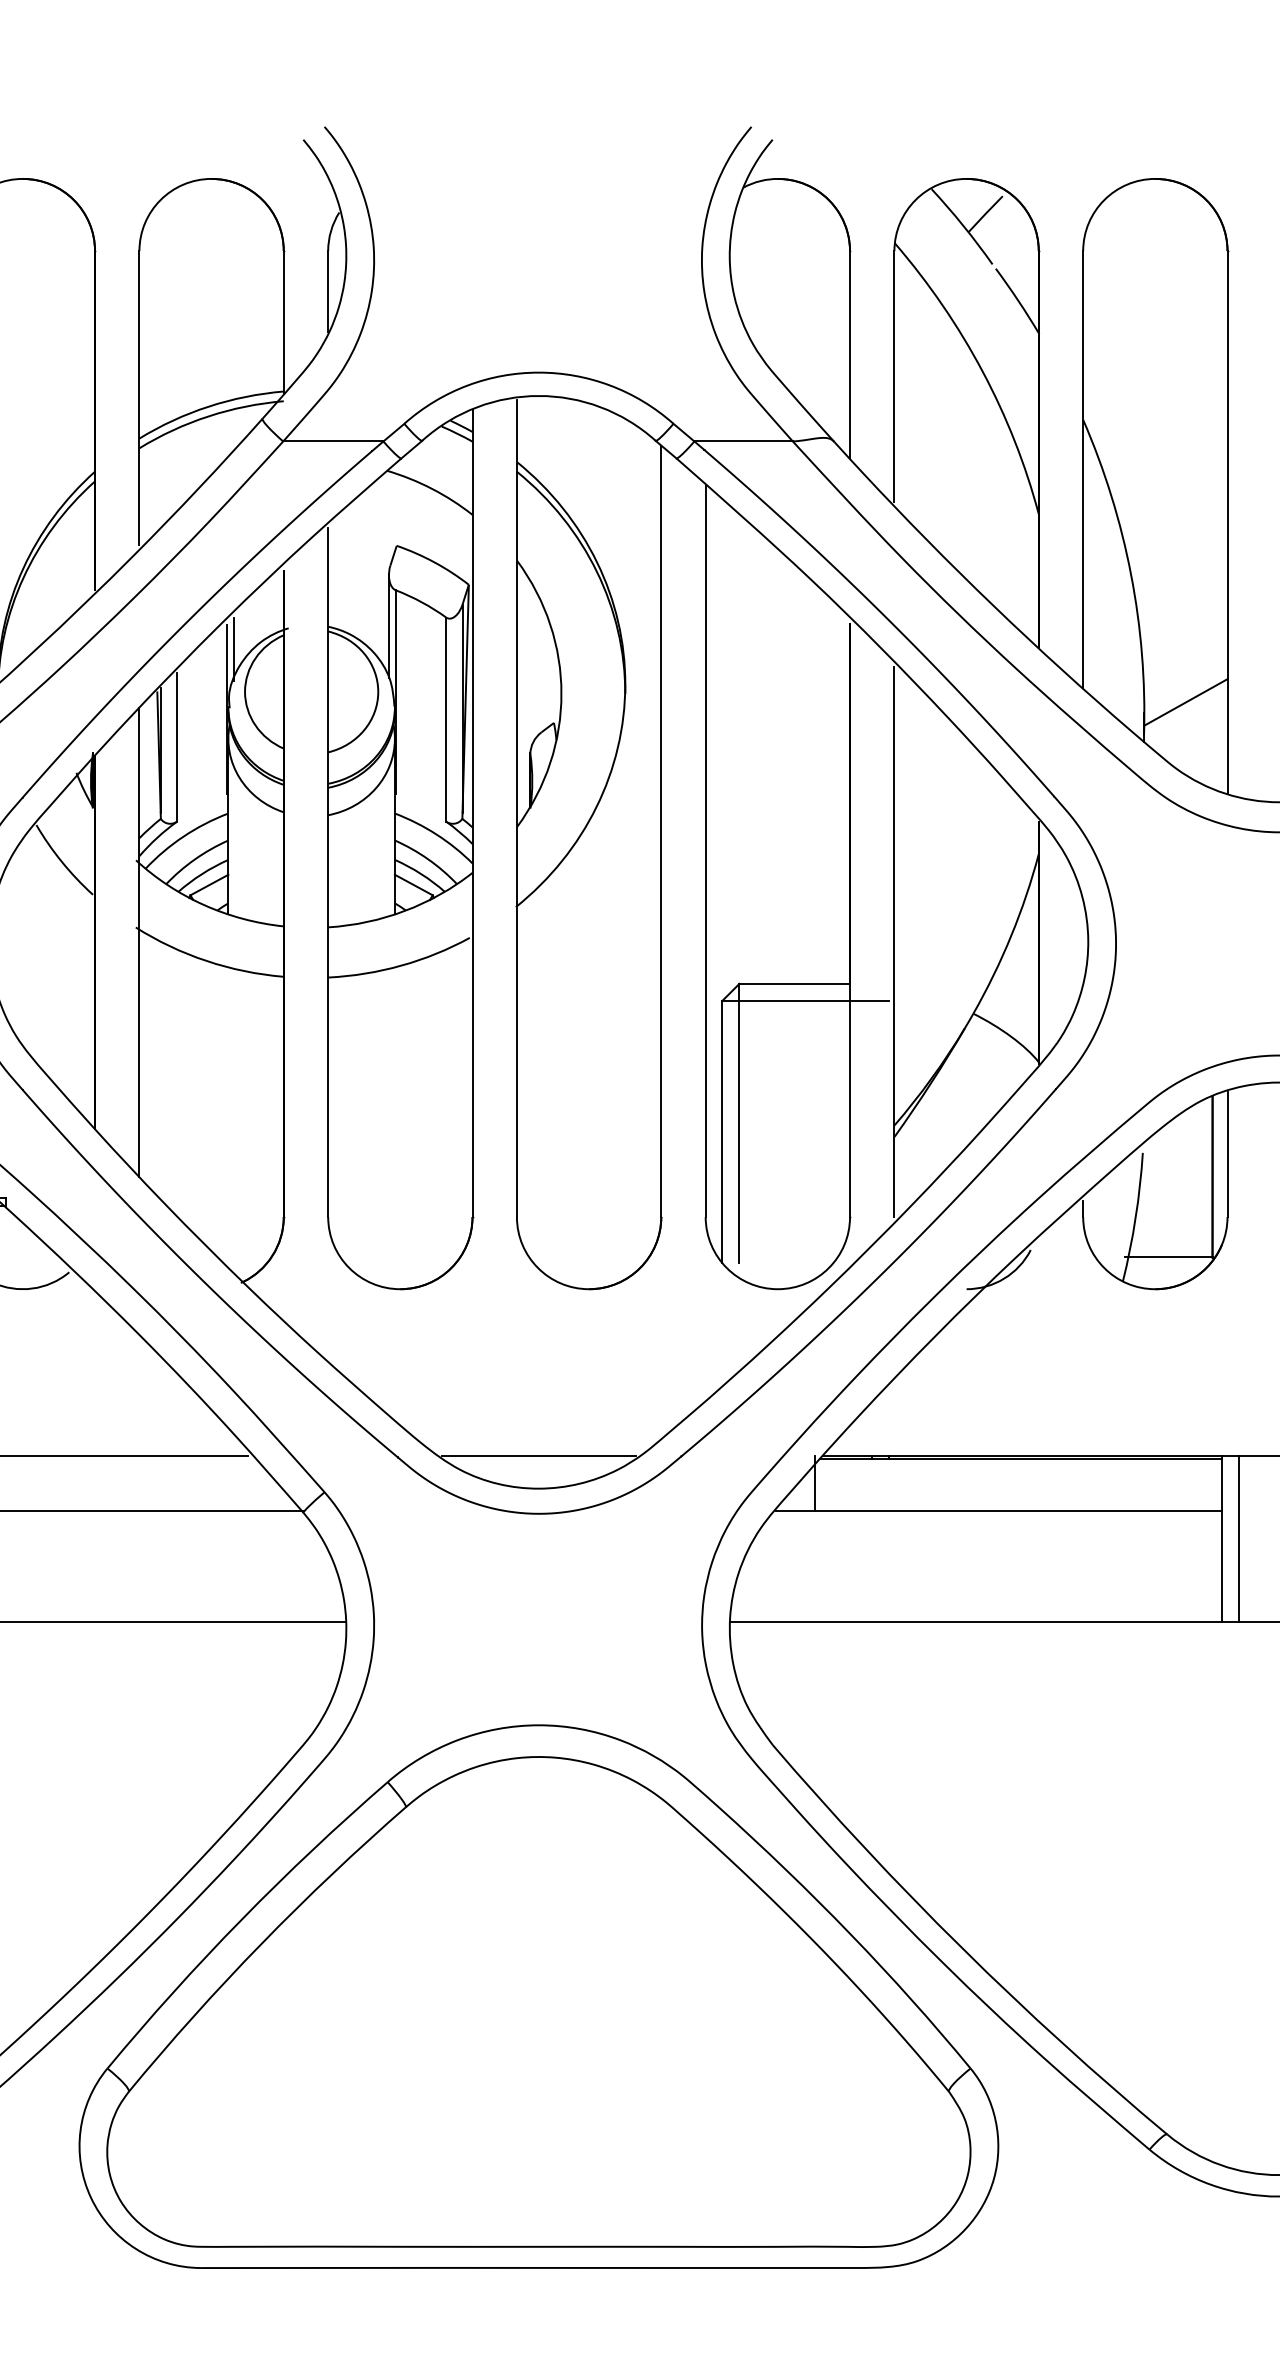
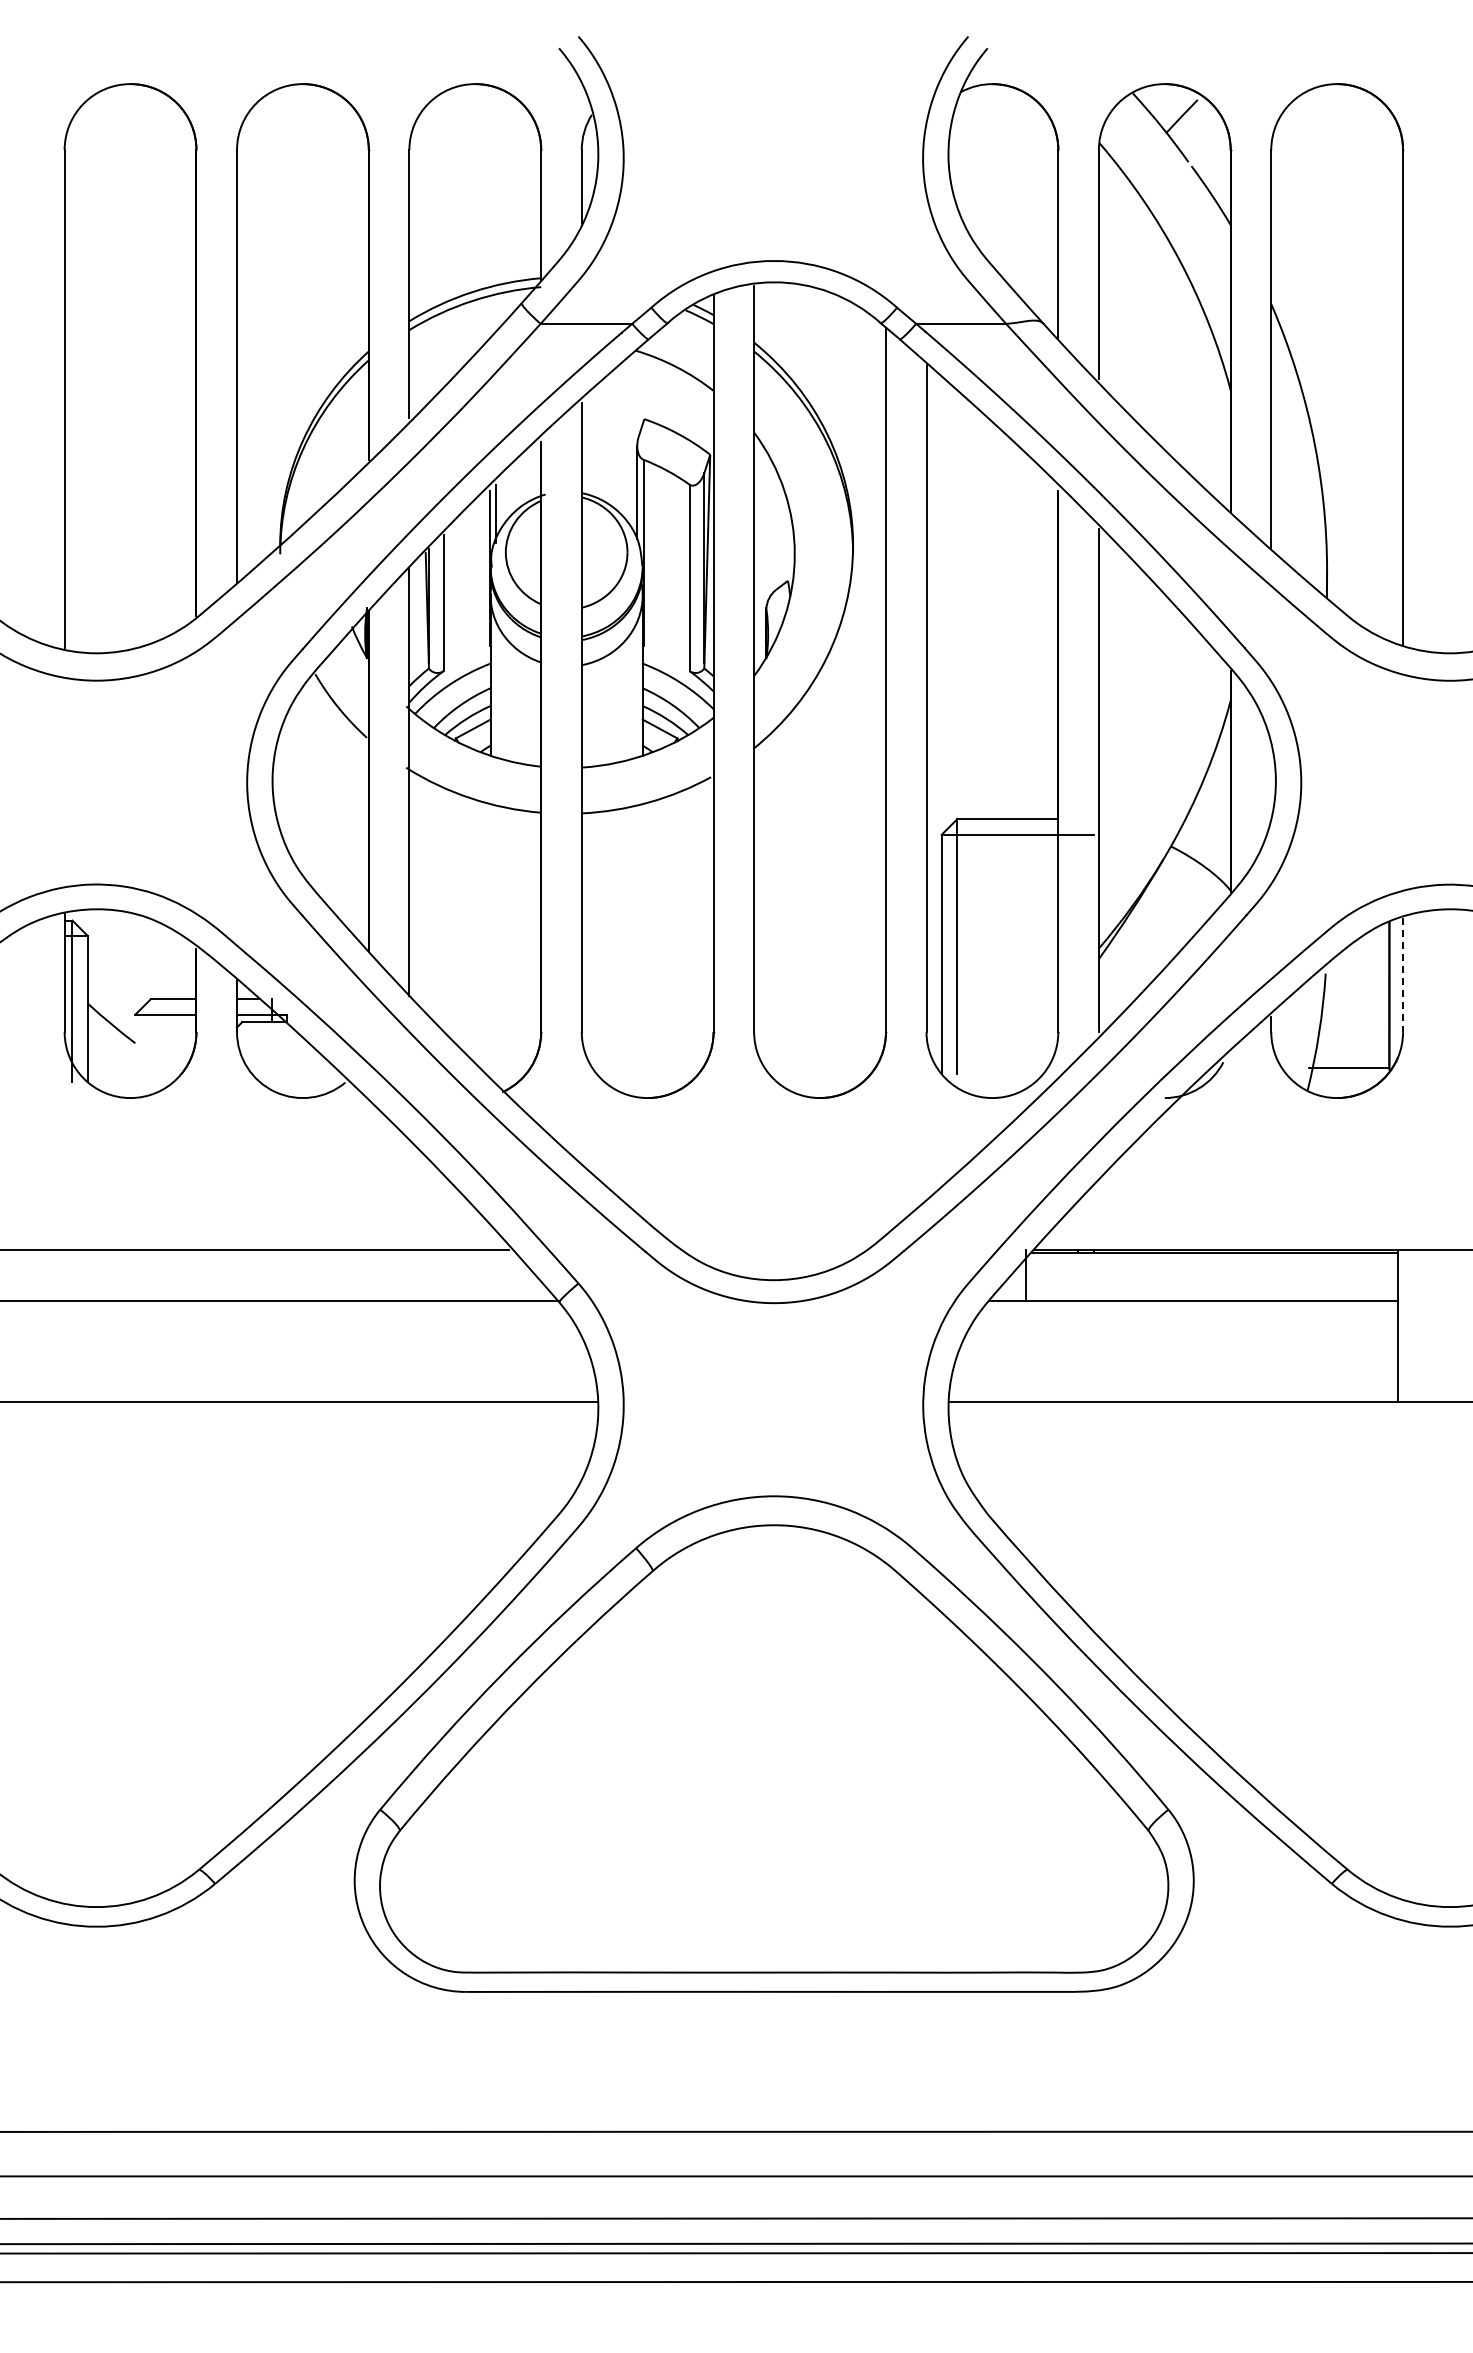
line: (1186, 701) -> (1365, 561), removed
line: (1227, 1155) -> (1403, 975), solid -> dashed
line: (539, 1456) -> (774, 1250), removed
line: (1238, 1539) -> (1413, 1326), removed

